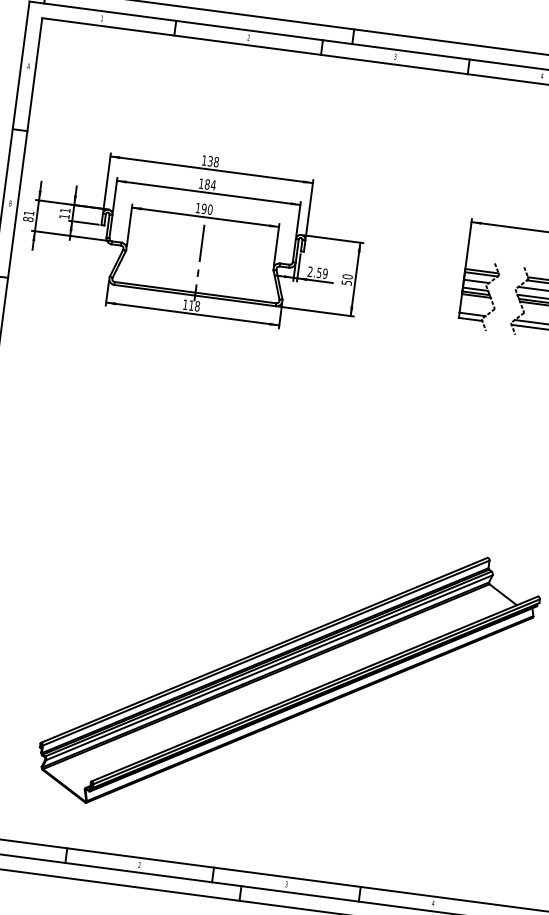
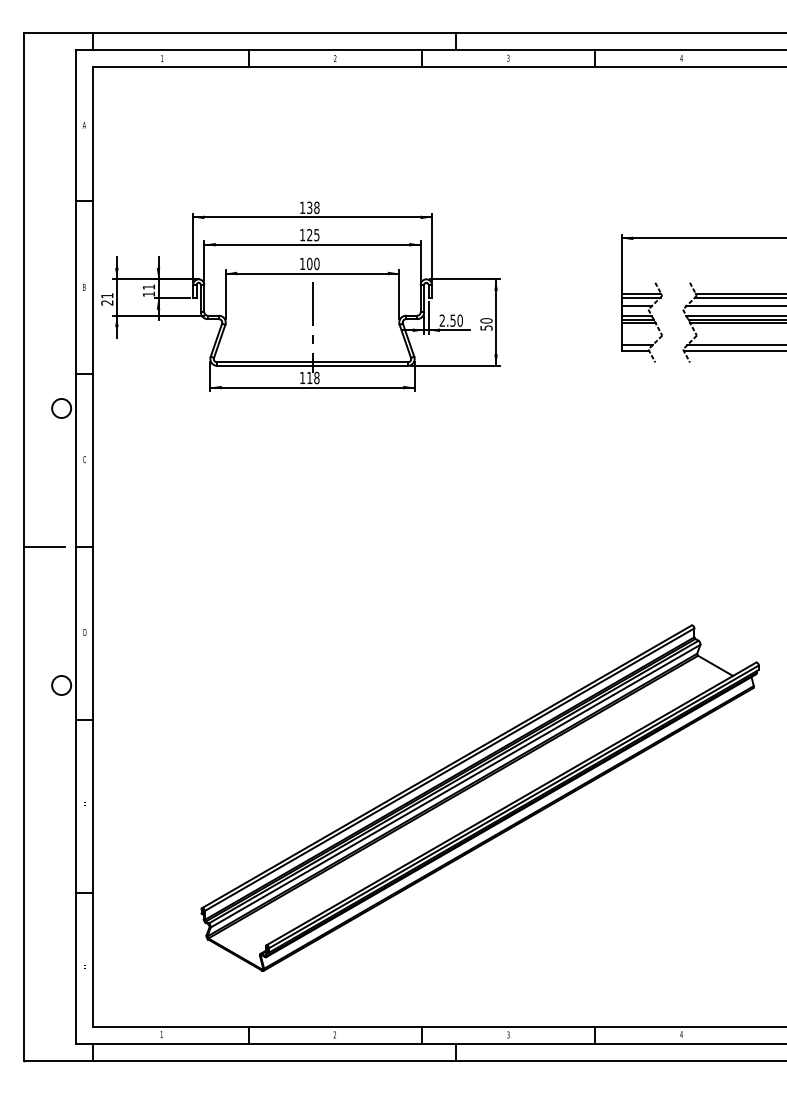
text: (210, 185) -> (313, 235), 184 -> 125
text: (203, 209) -> (309, 264), 190 -> 100
text: (28, 219) -> (107, 302), 81 -> 21
text: (324, 273) -> (459, 320), 2.59 -> 2.50

